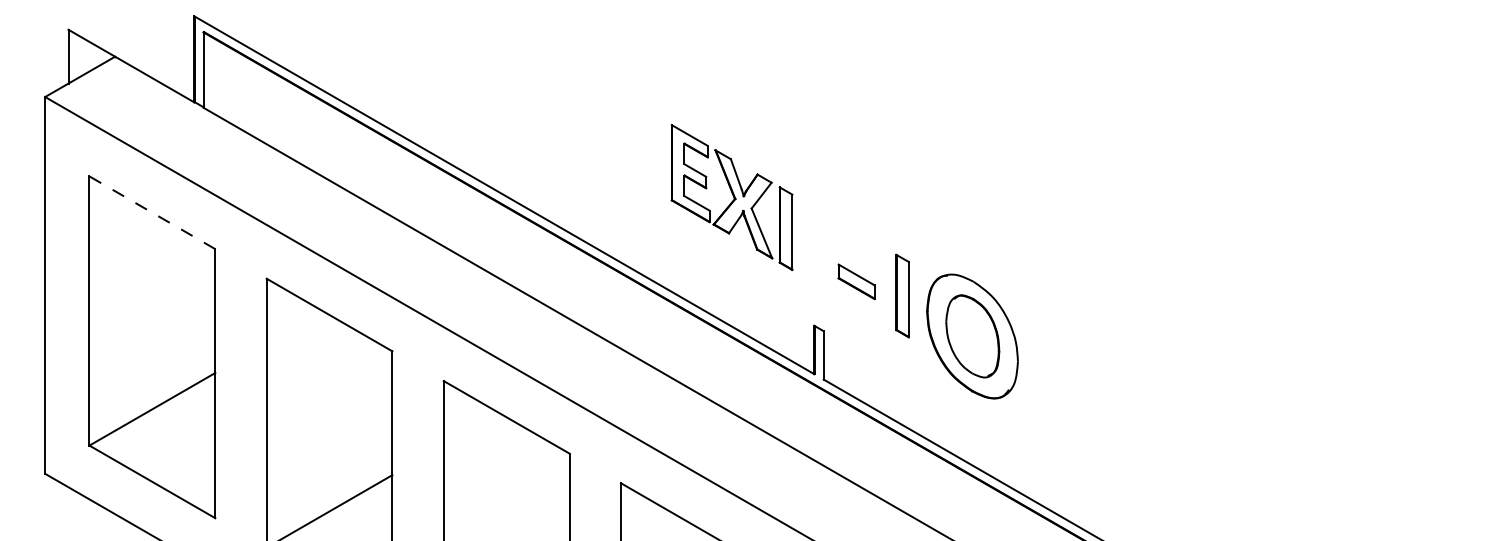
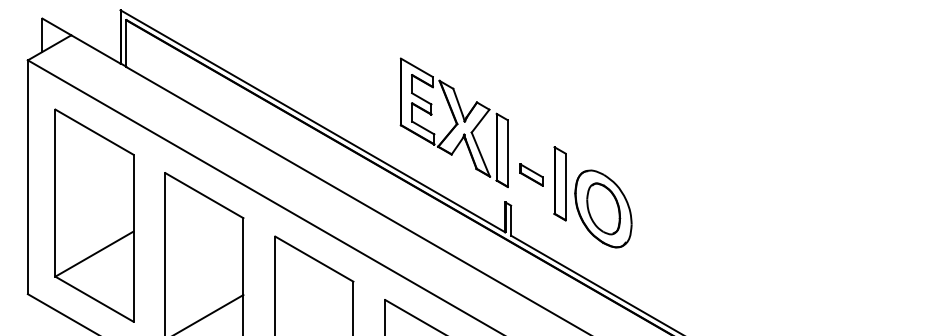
part: (730, 197) -> (453, 122), size x1.43
line: (152, 211) -> (94, 131), dashed -> solid
part: (901, 295) -> (559, 183), size x1.43

